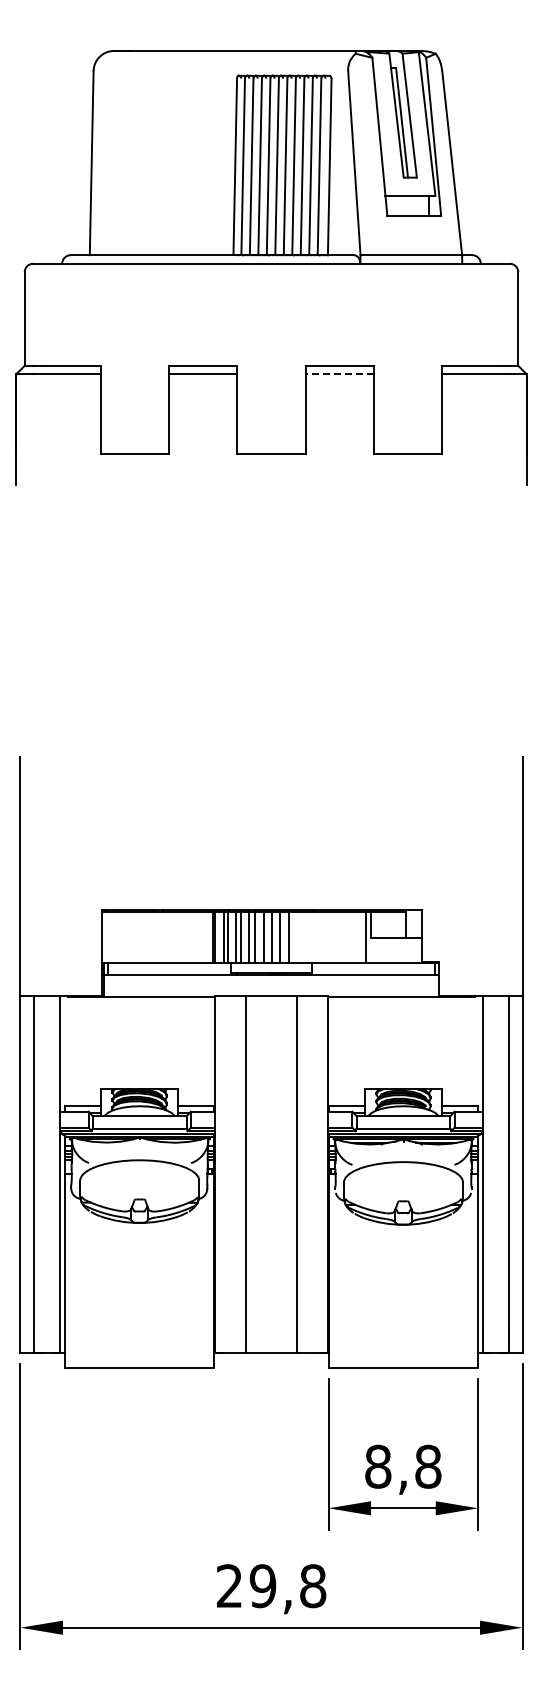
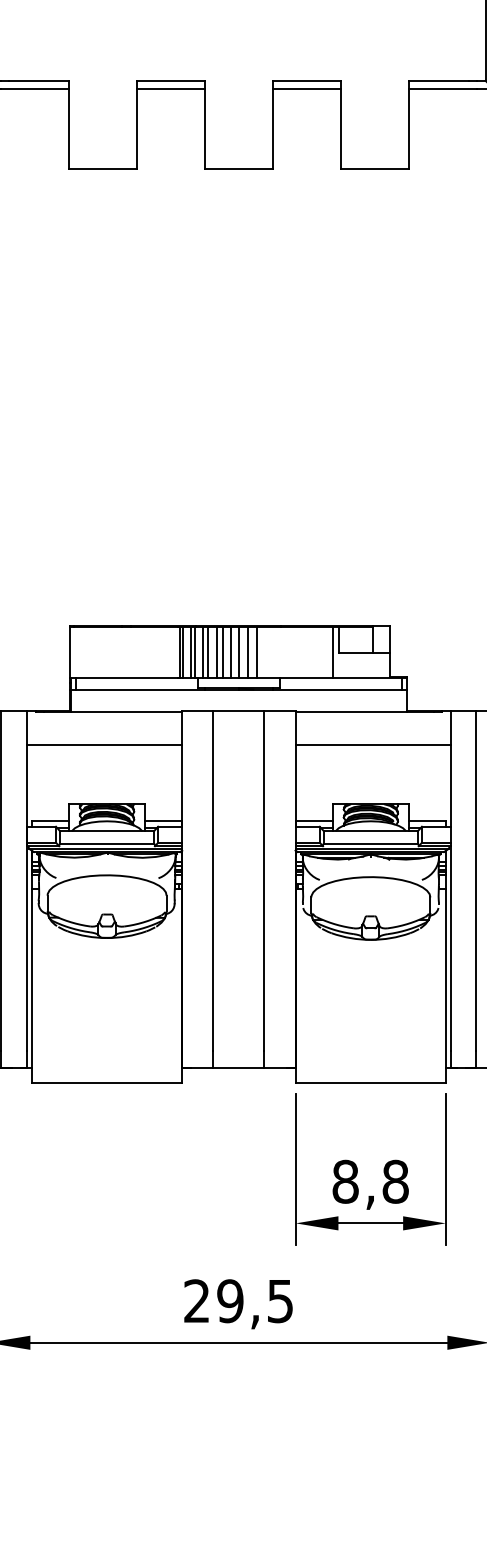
line: (339, 374) -> (306, 89), dashed -> solid
line: (136, 1029) -> (103, 744), added
line: (405, 1029) -> (372, 744), added
text: (313, 1586) -> (280, 1301), 29,8 -> 29,5

